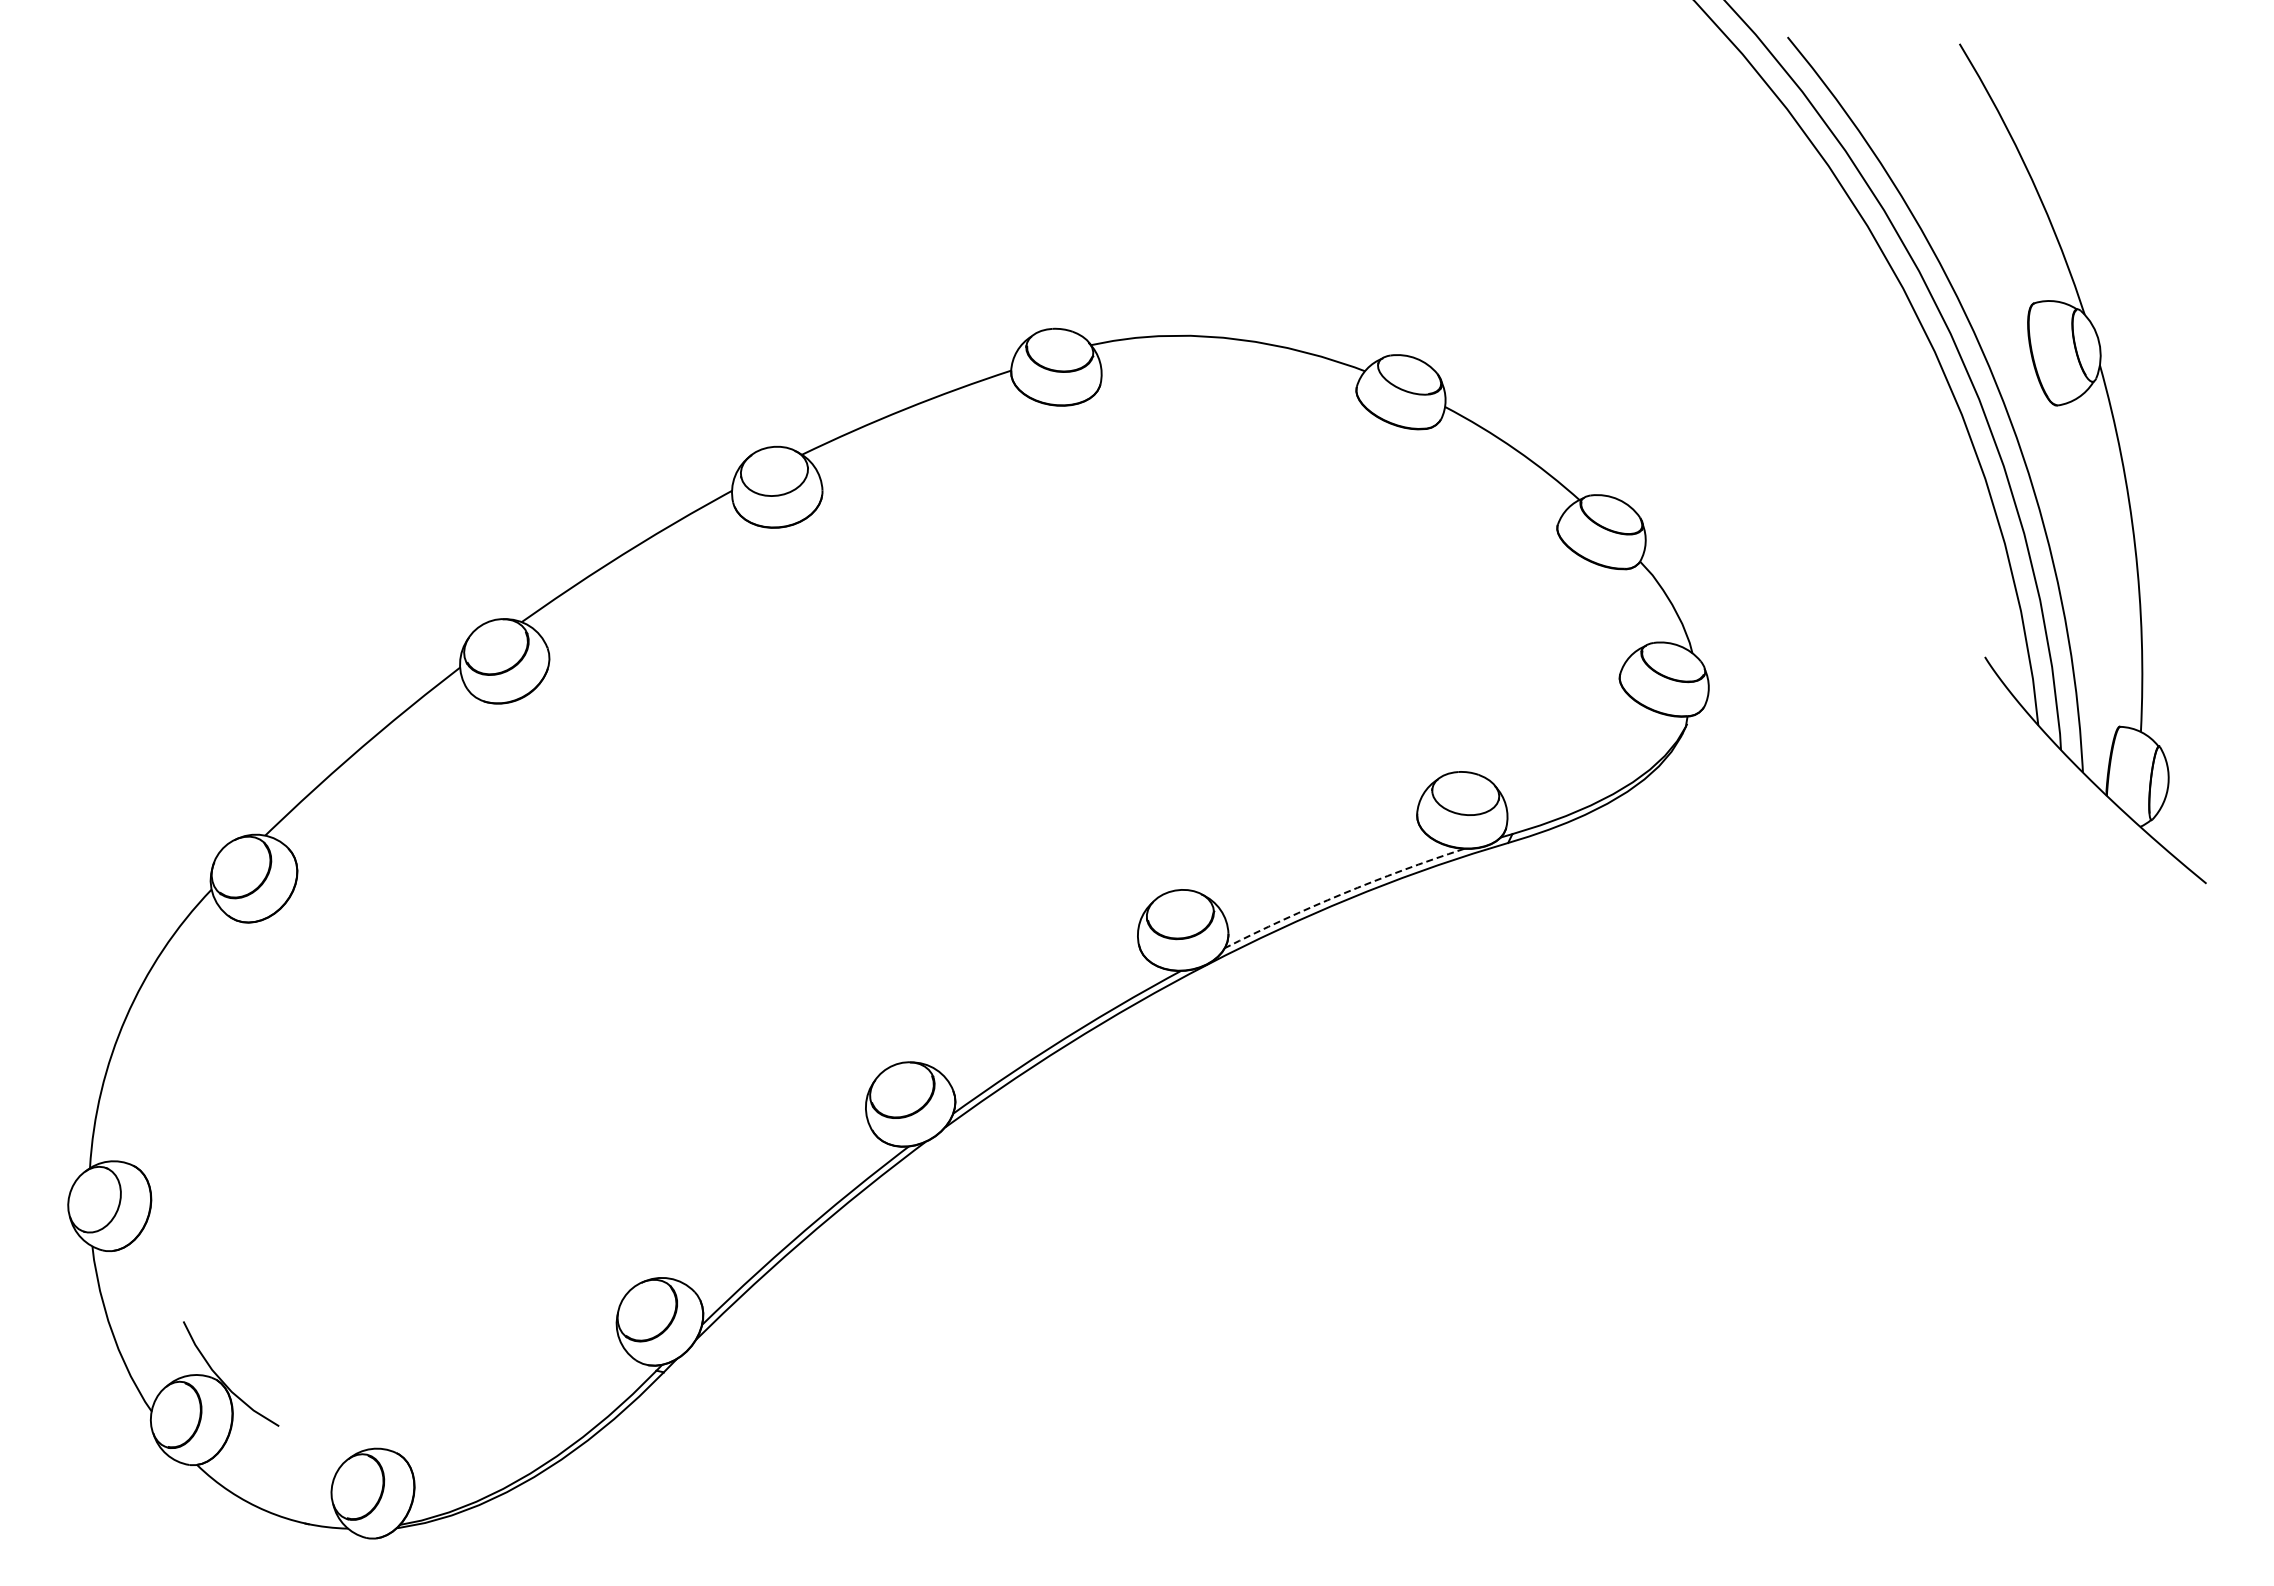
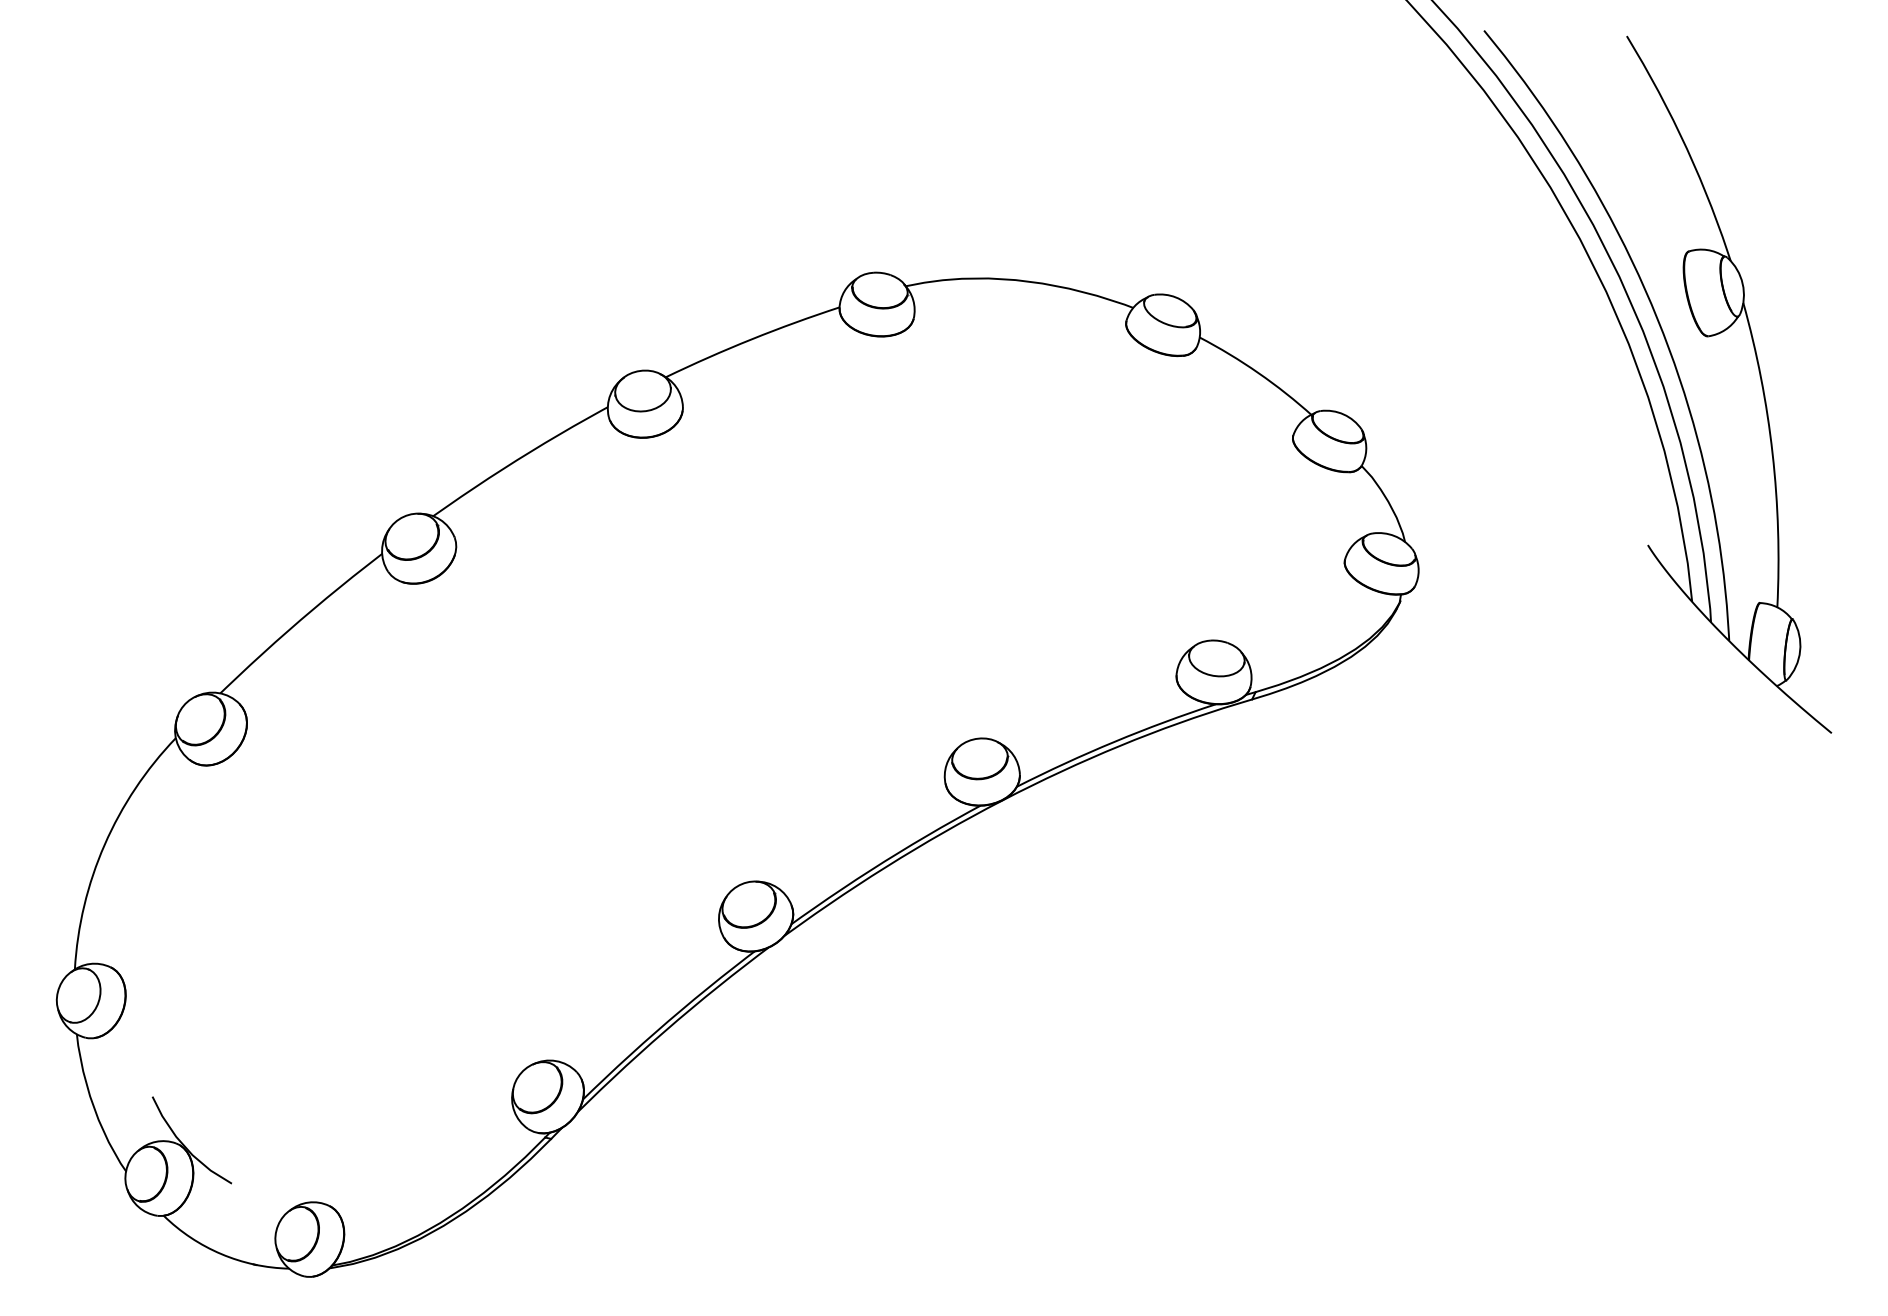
arc: (1342, 893) -> (1114, 741), dashed -> solid

